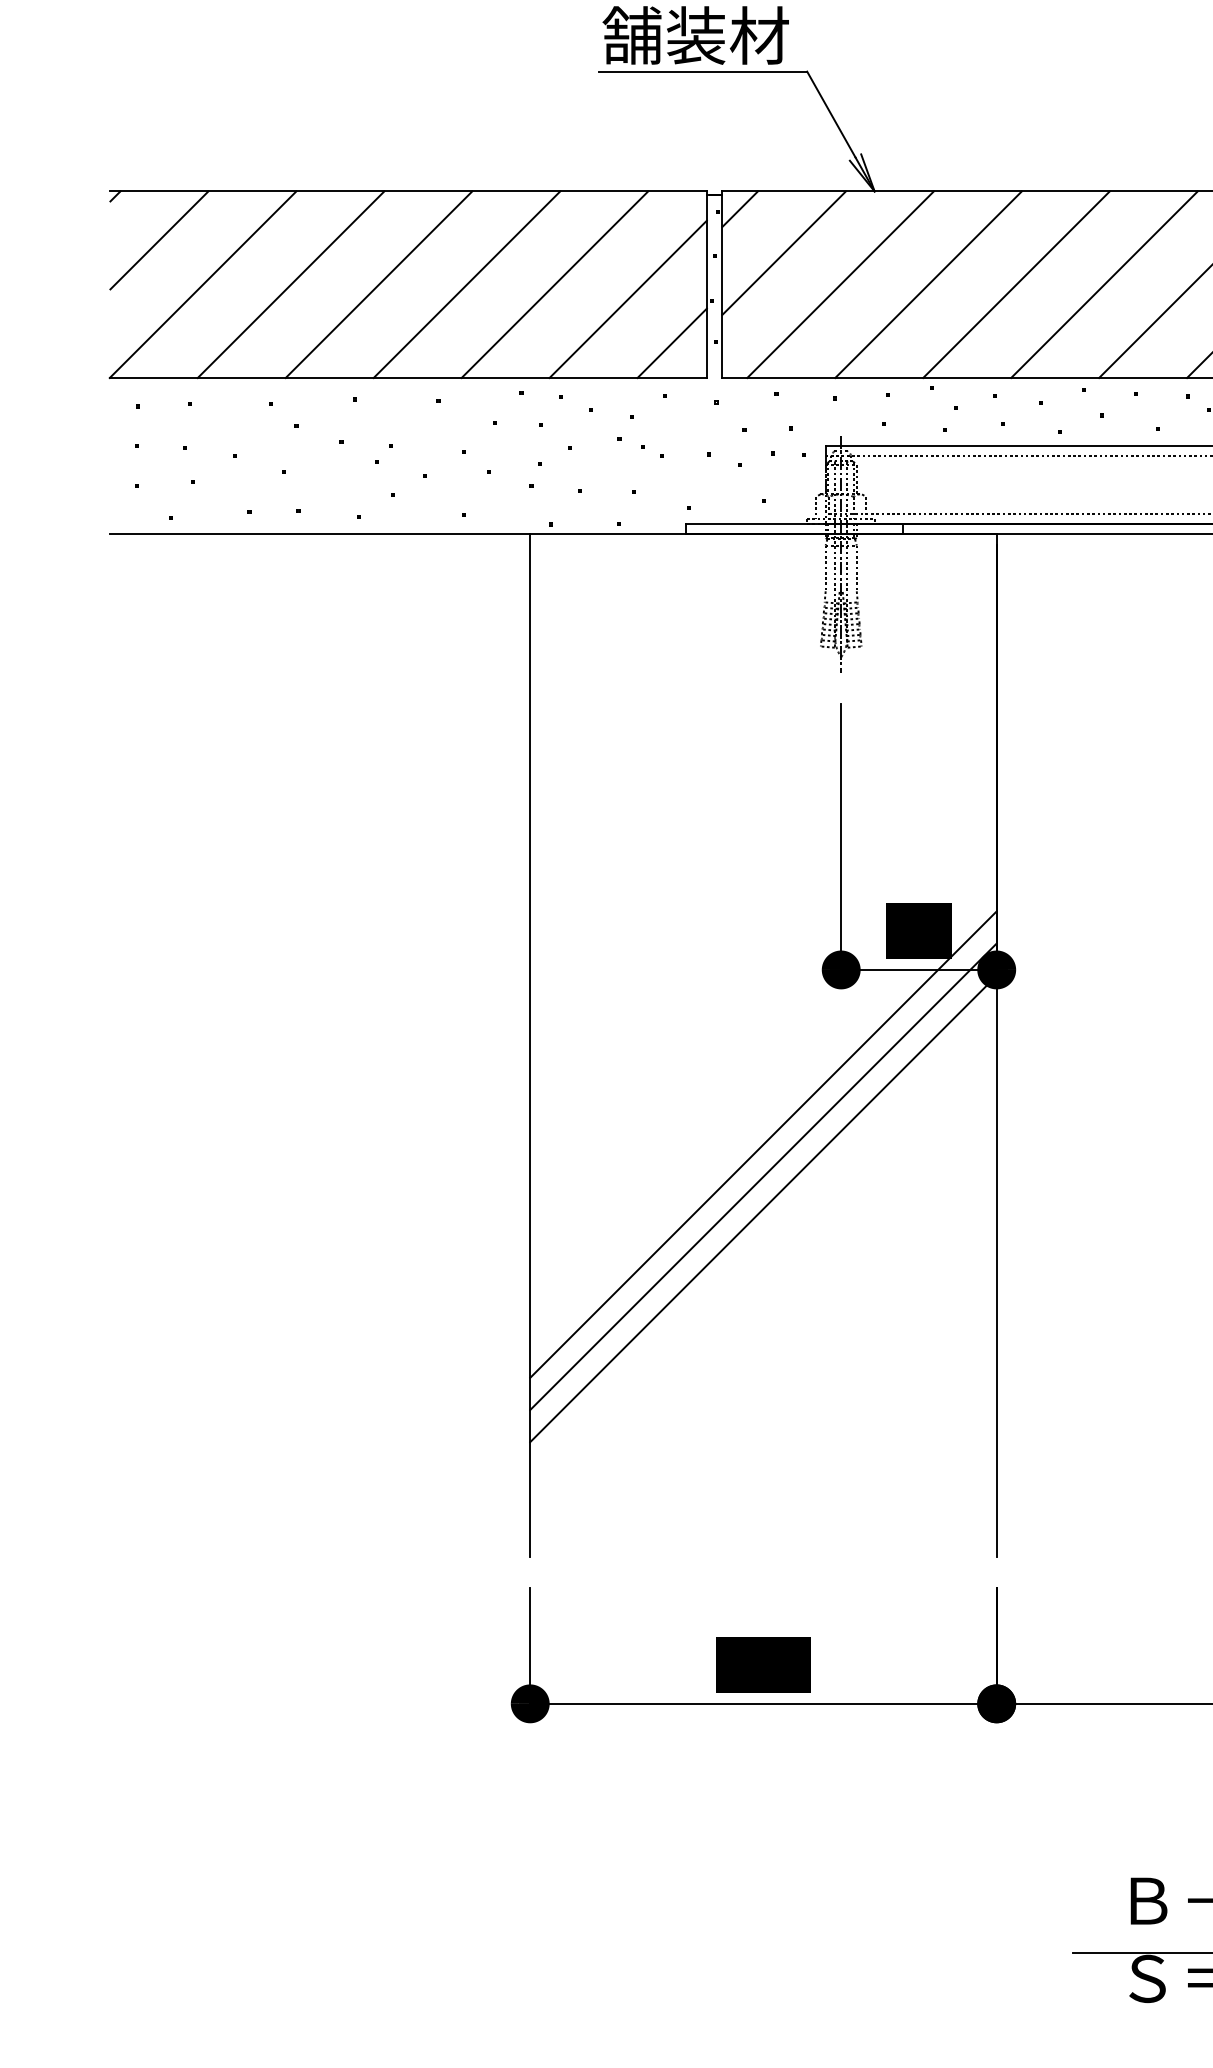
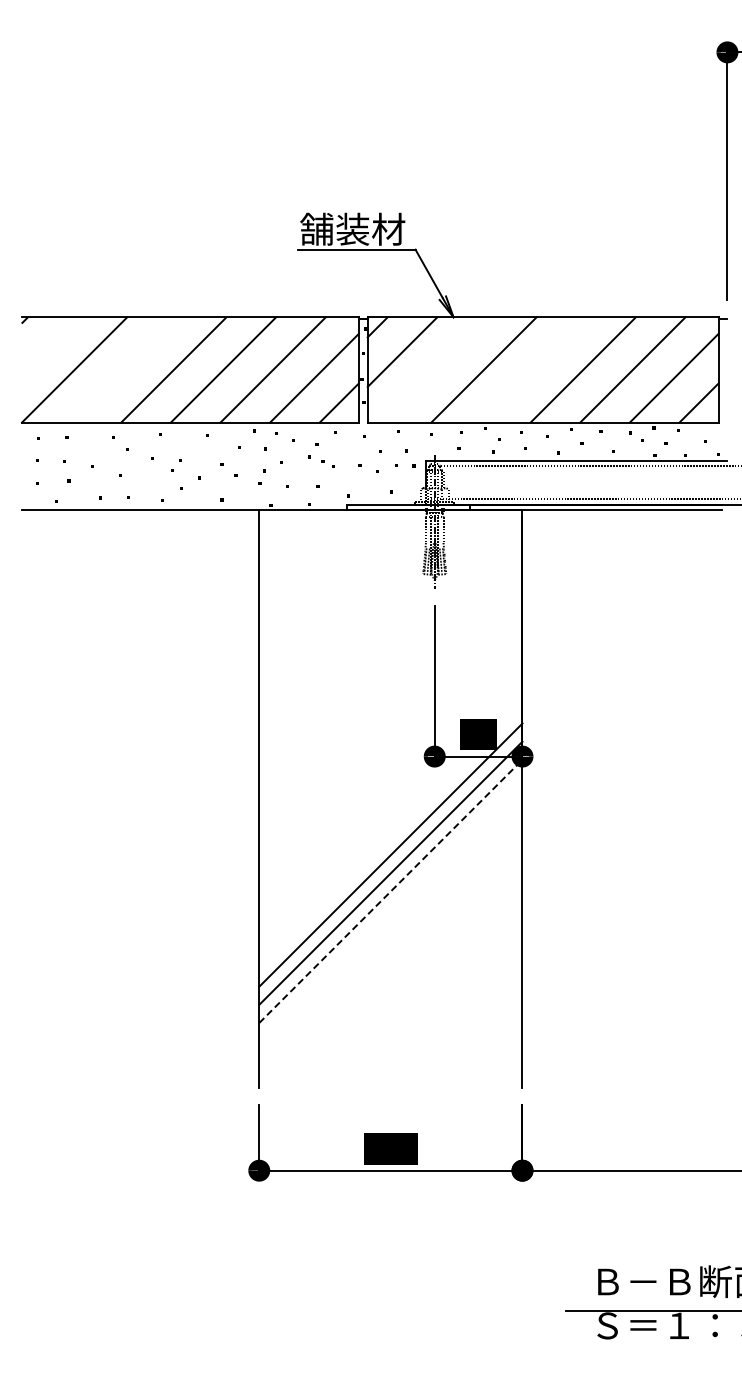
line: (158, 239) -> (49, 344), removed
line: (289, 283) -> (123, 369), removed
line: (840, 283) -> (434, 369), removed
line: (1016, 283) -> (533, 369), removed
line: (764, 1209) -> (391, 891), solid -> dashed

